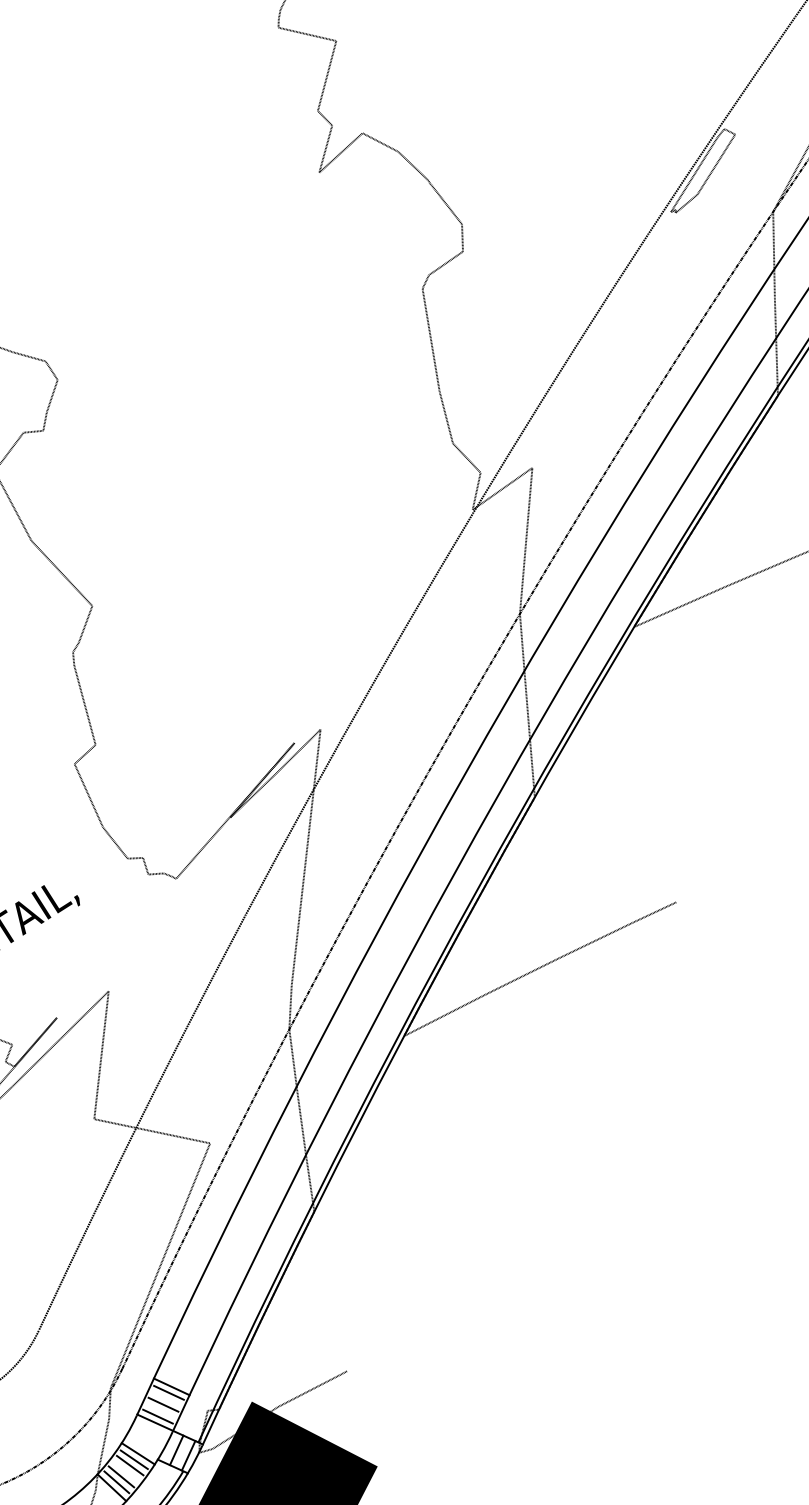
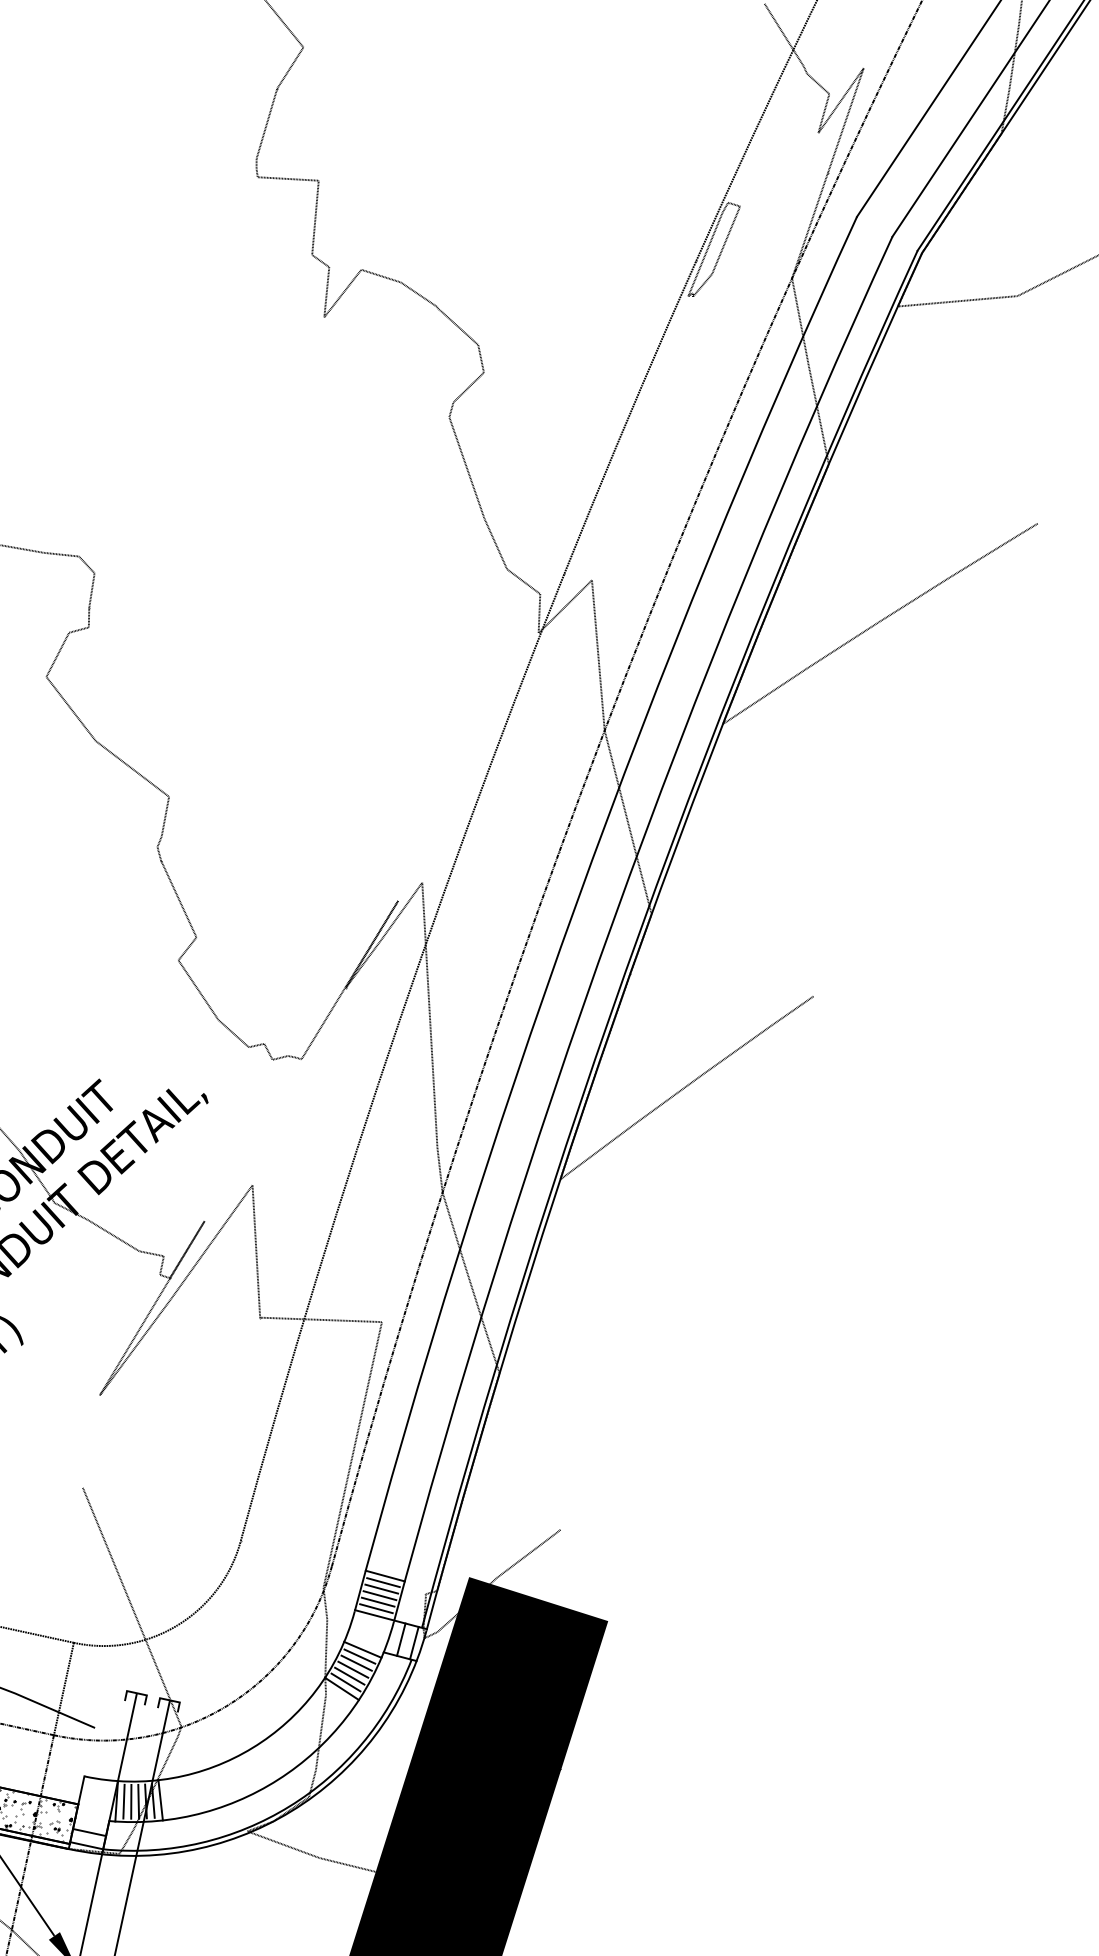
line: (166, 1398) -> (381, 1588), added
line: (160, 1409) -> (377, 1601), added
line: (126, 1471) -> (353, 1669), added

